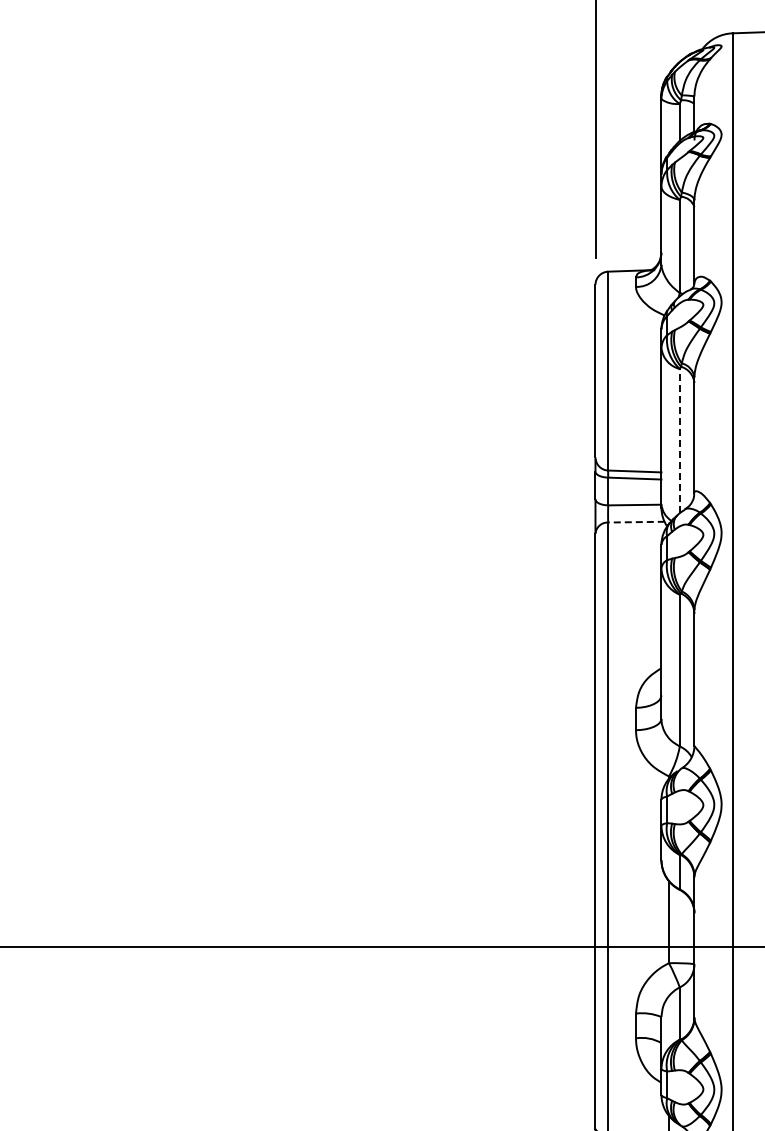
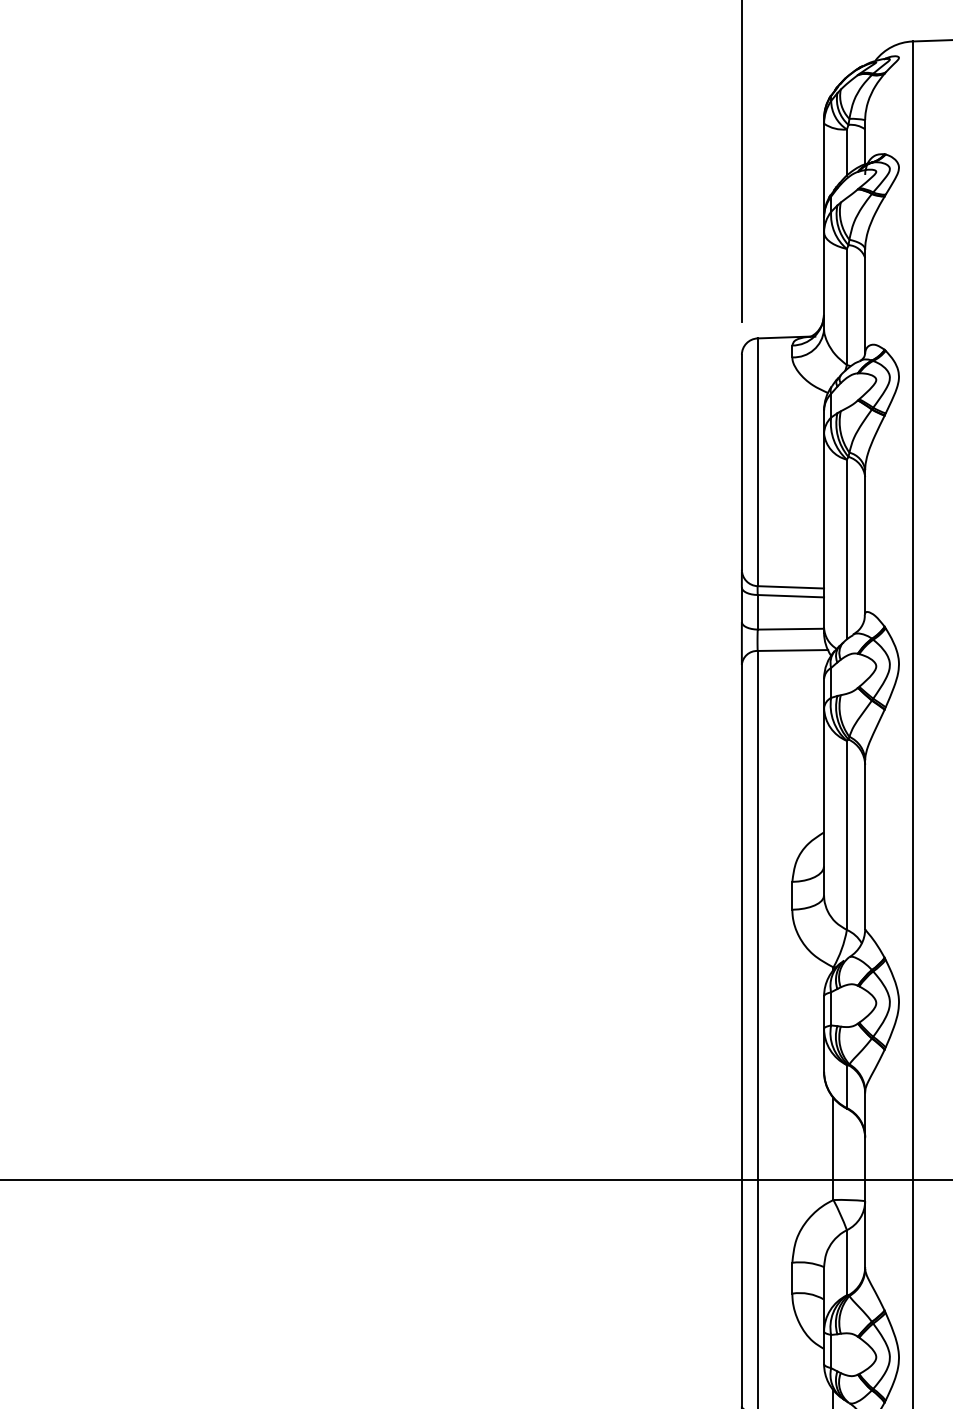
line: (679, 440) -> (846, 548), dashed -> solid
line: (636, 522) -> (792, 650), dashed -> solid

